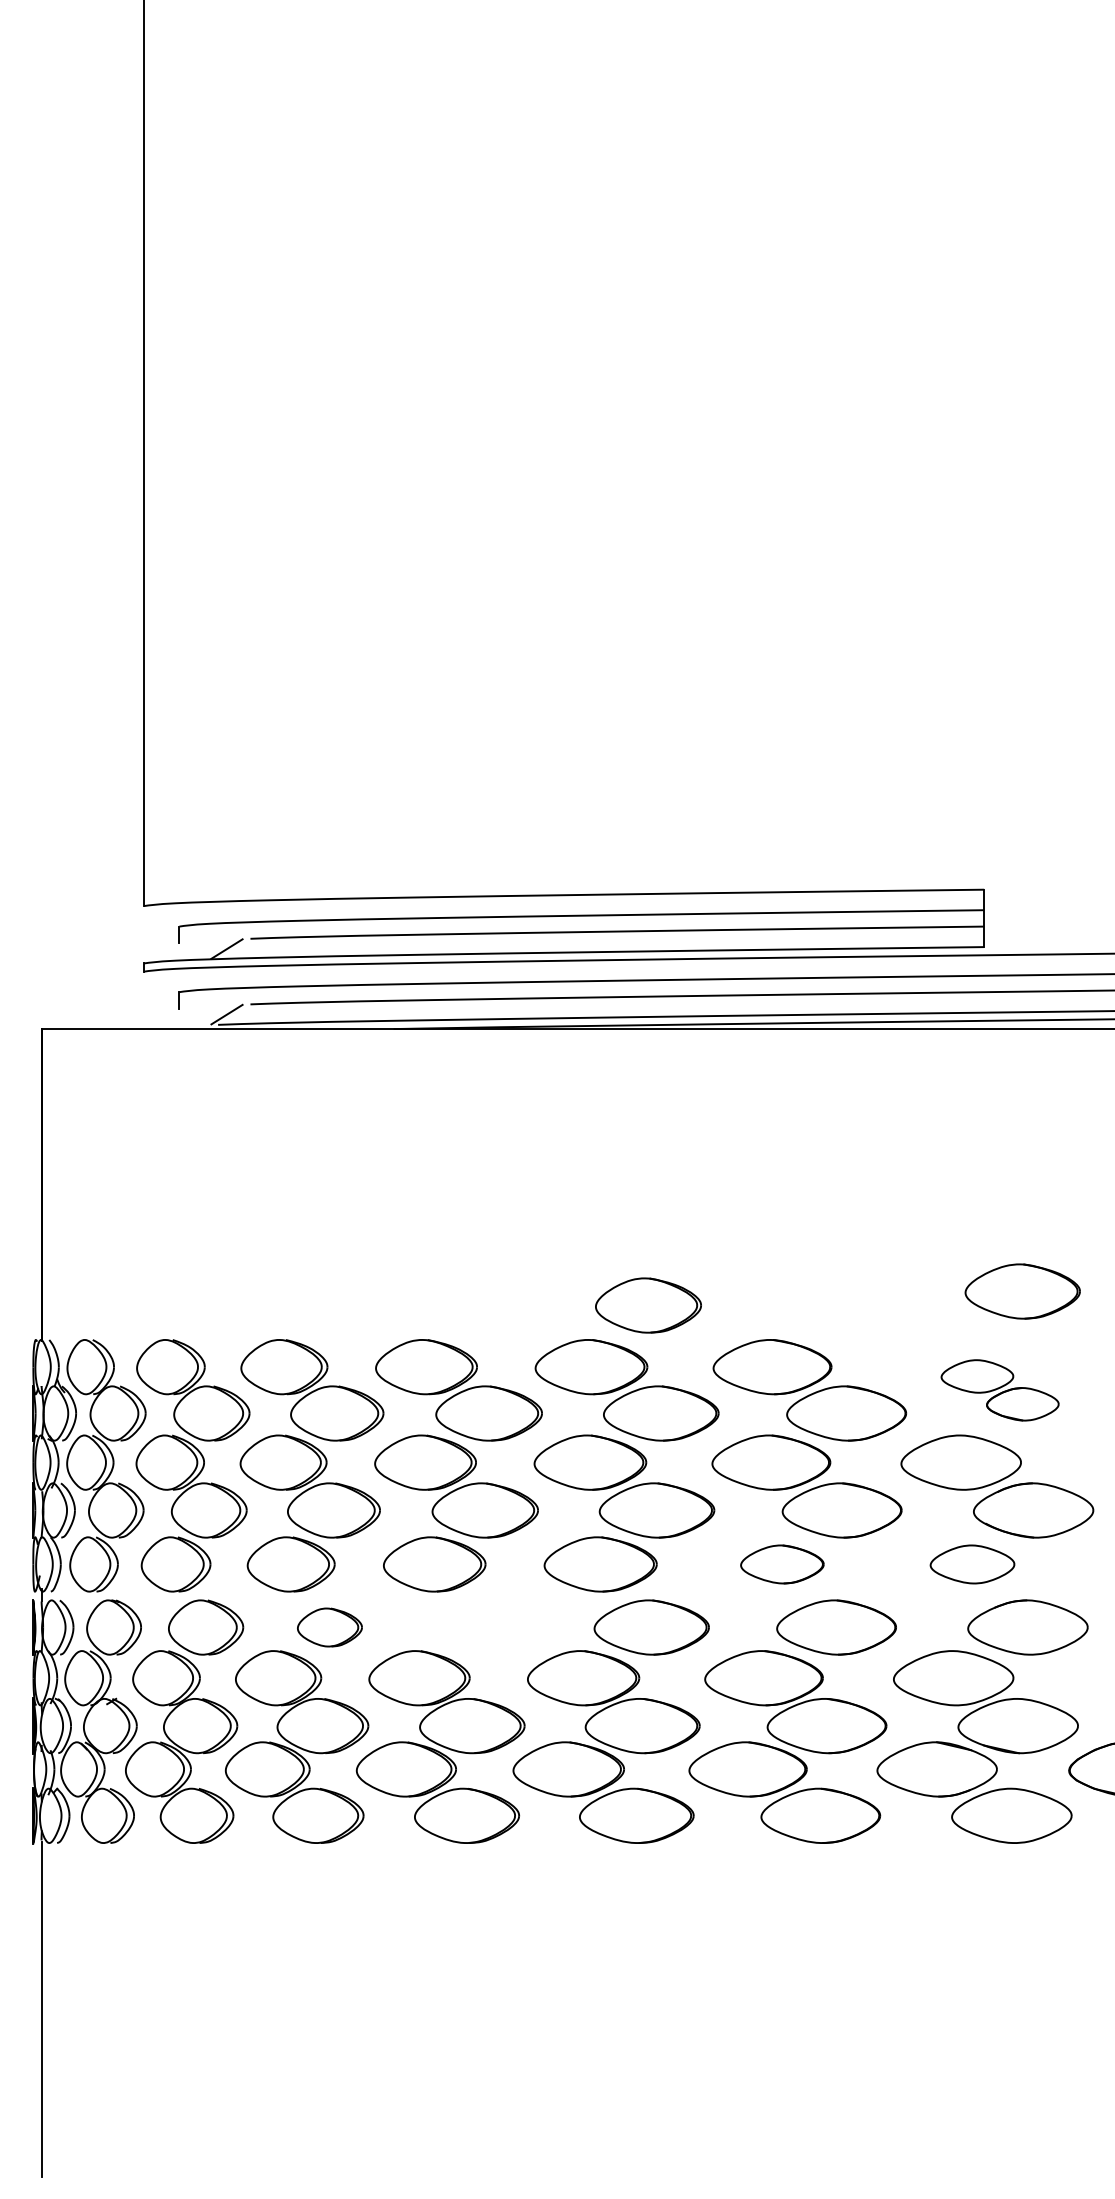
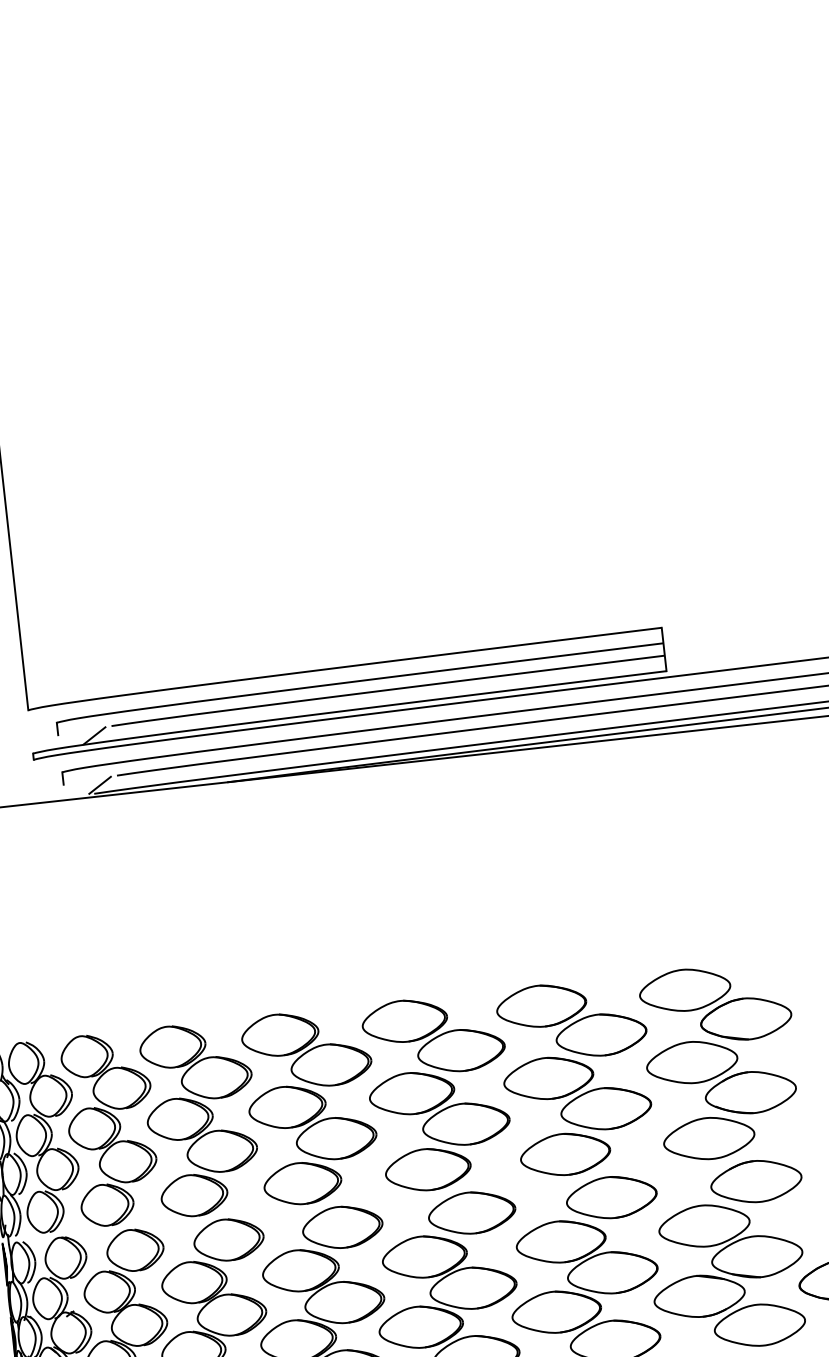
part: (1022, 1291) -> (724, 928), removed
part: (648, 1305) -> (342, 1227), moved
part: (999, 1390) -> (715, 1004), size x1.67
part: (782, 1564) -> (565, 1154), size x1.43
part: (972, 1564) -> (709, 1138), size x1.43
part: (329, 1627) -> (228, 1239), size x1.43

